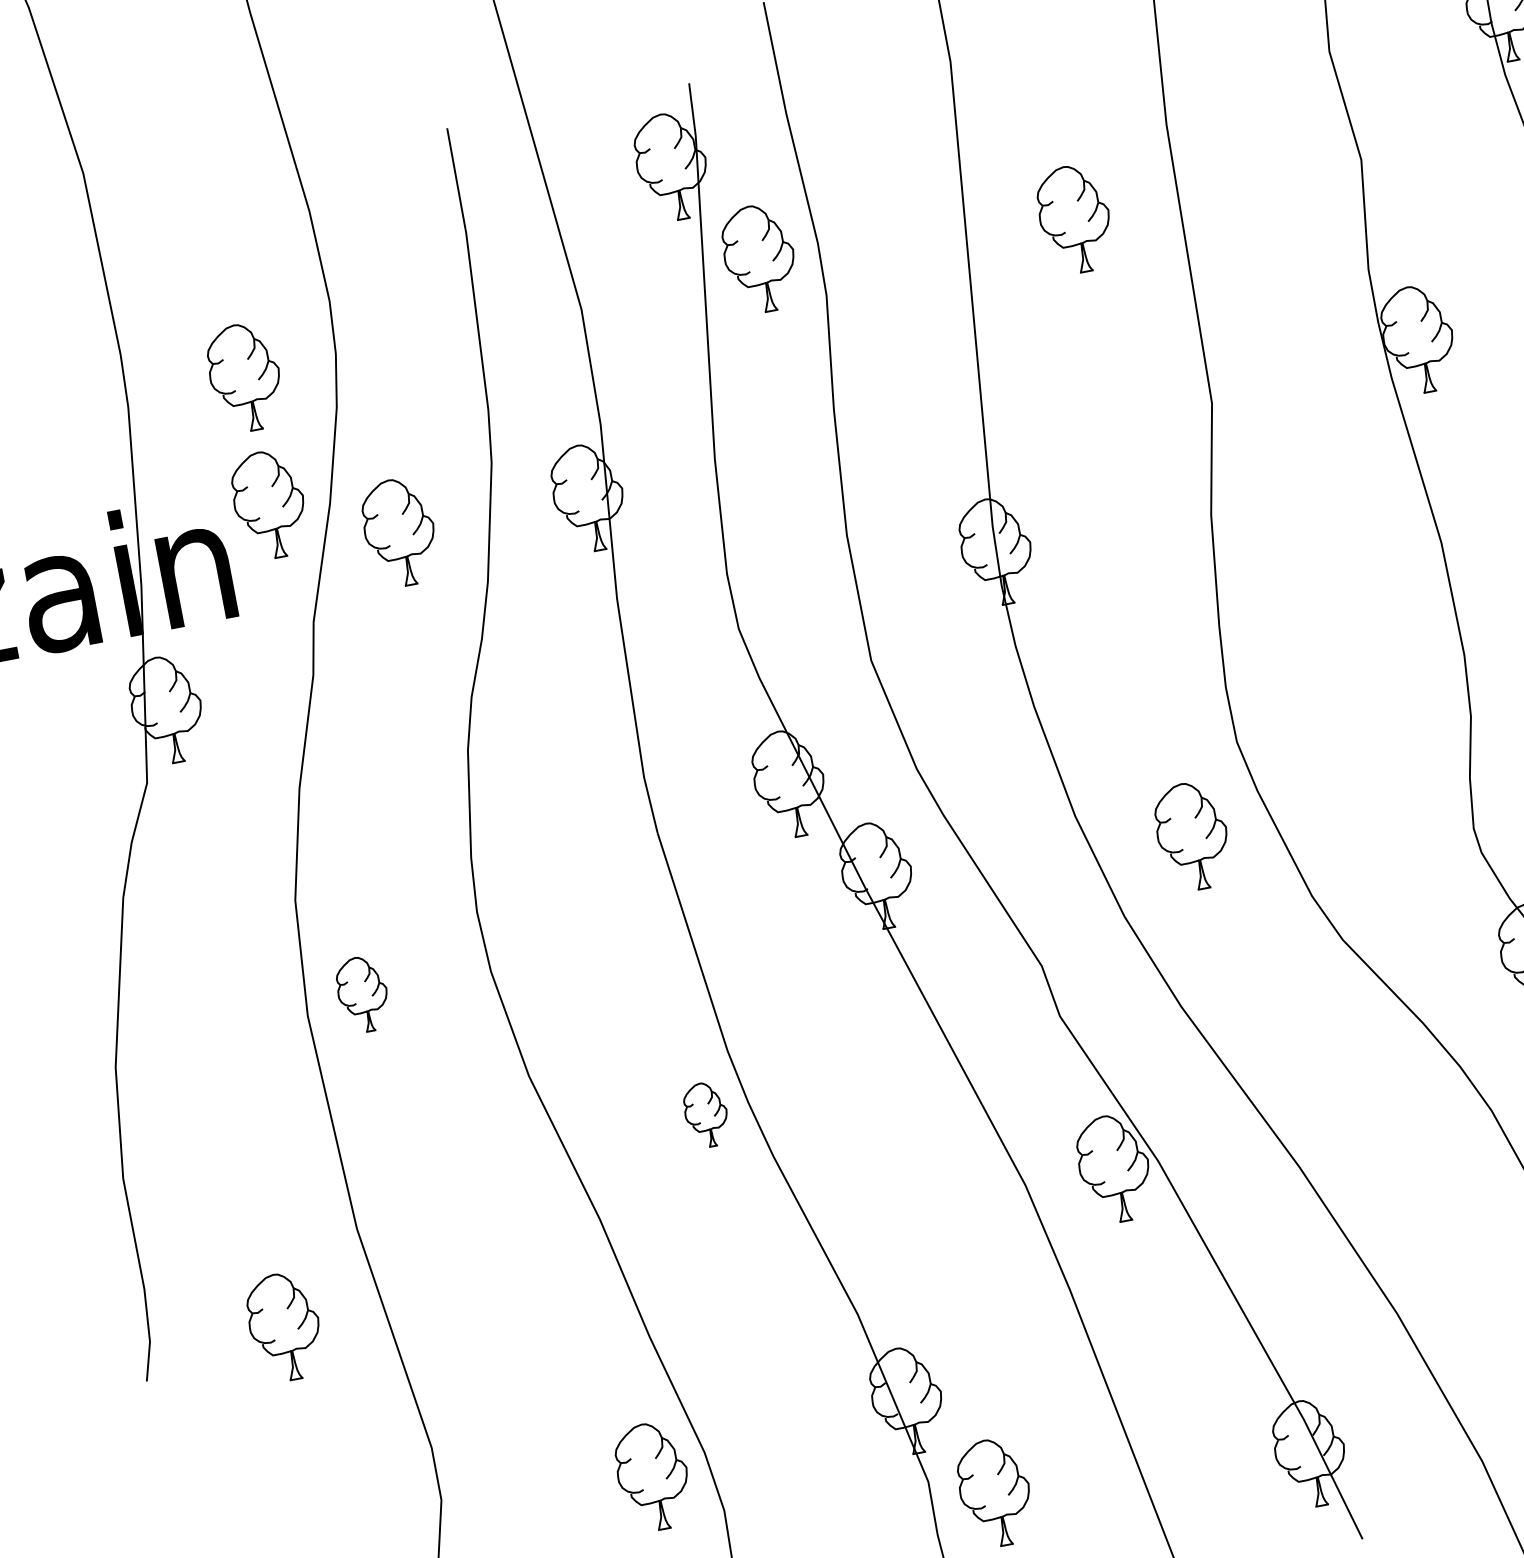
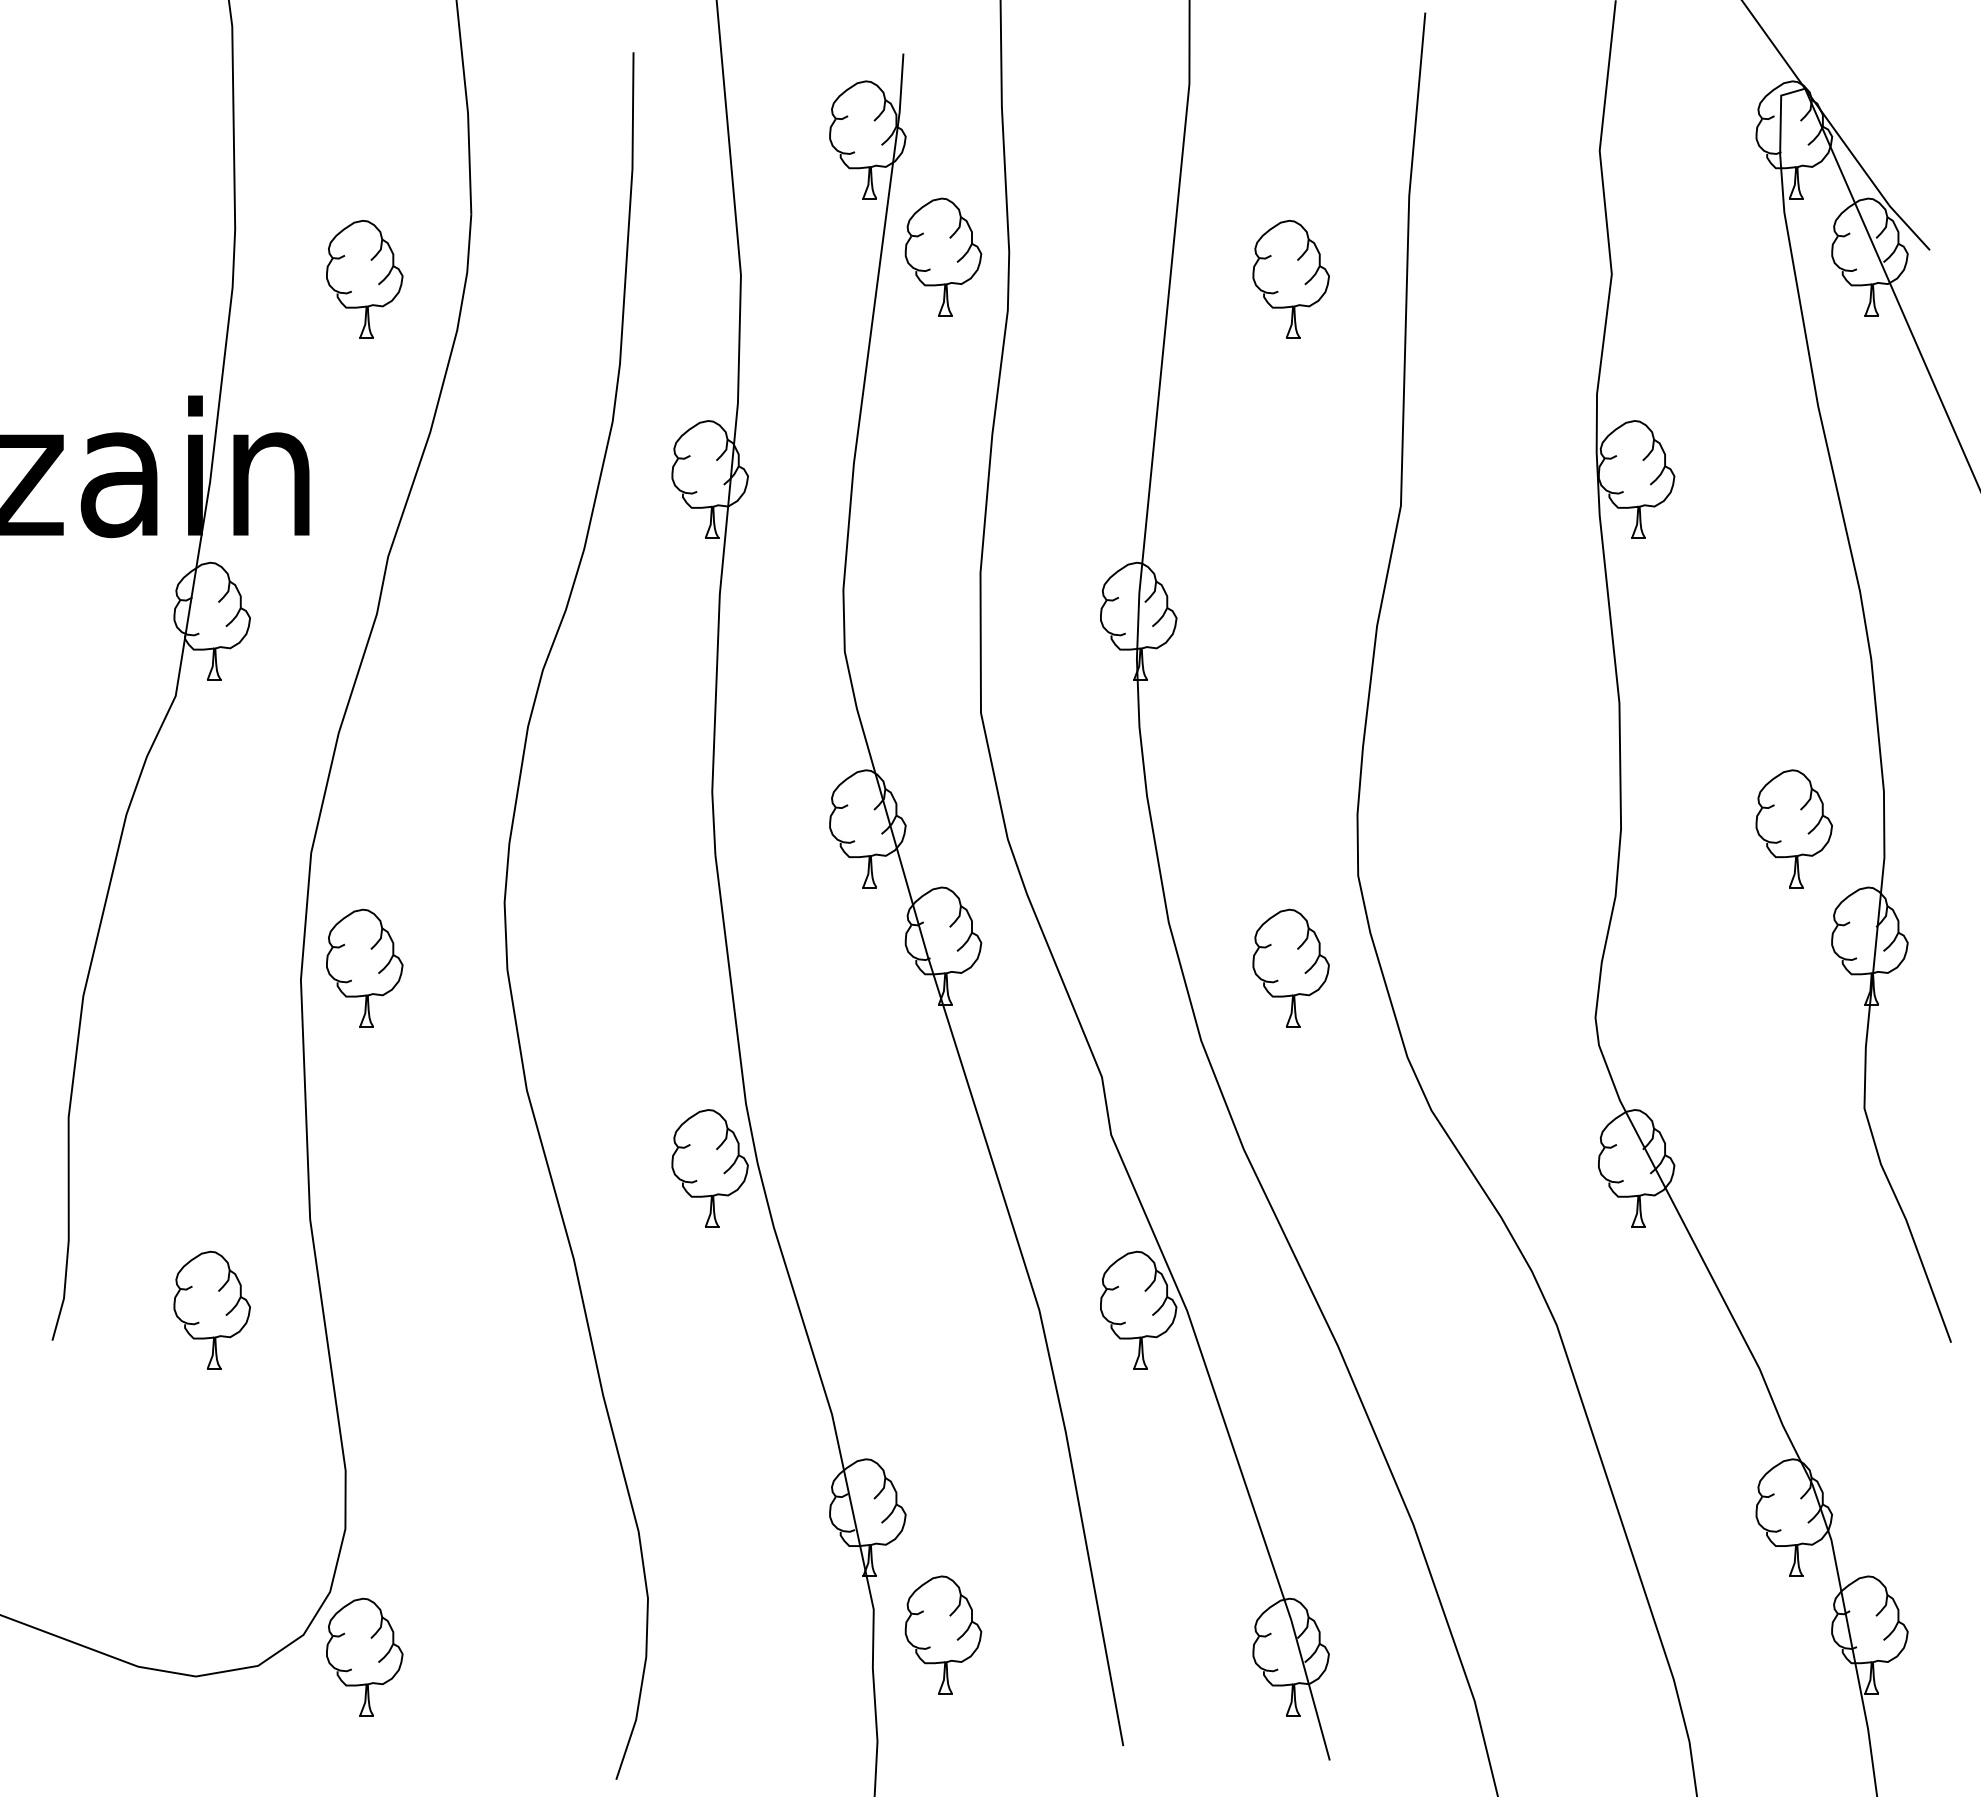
part: (269, 504) -> (364, 421), removed
part: (399, 532) -> (499, 477), removed
part: (362, 993) -> (364, 967), size x1.43
part: (705, 1115) -> (709, 1168), size x1.67
part: (652, 1476) -> (577, 1546), removed

